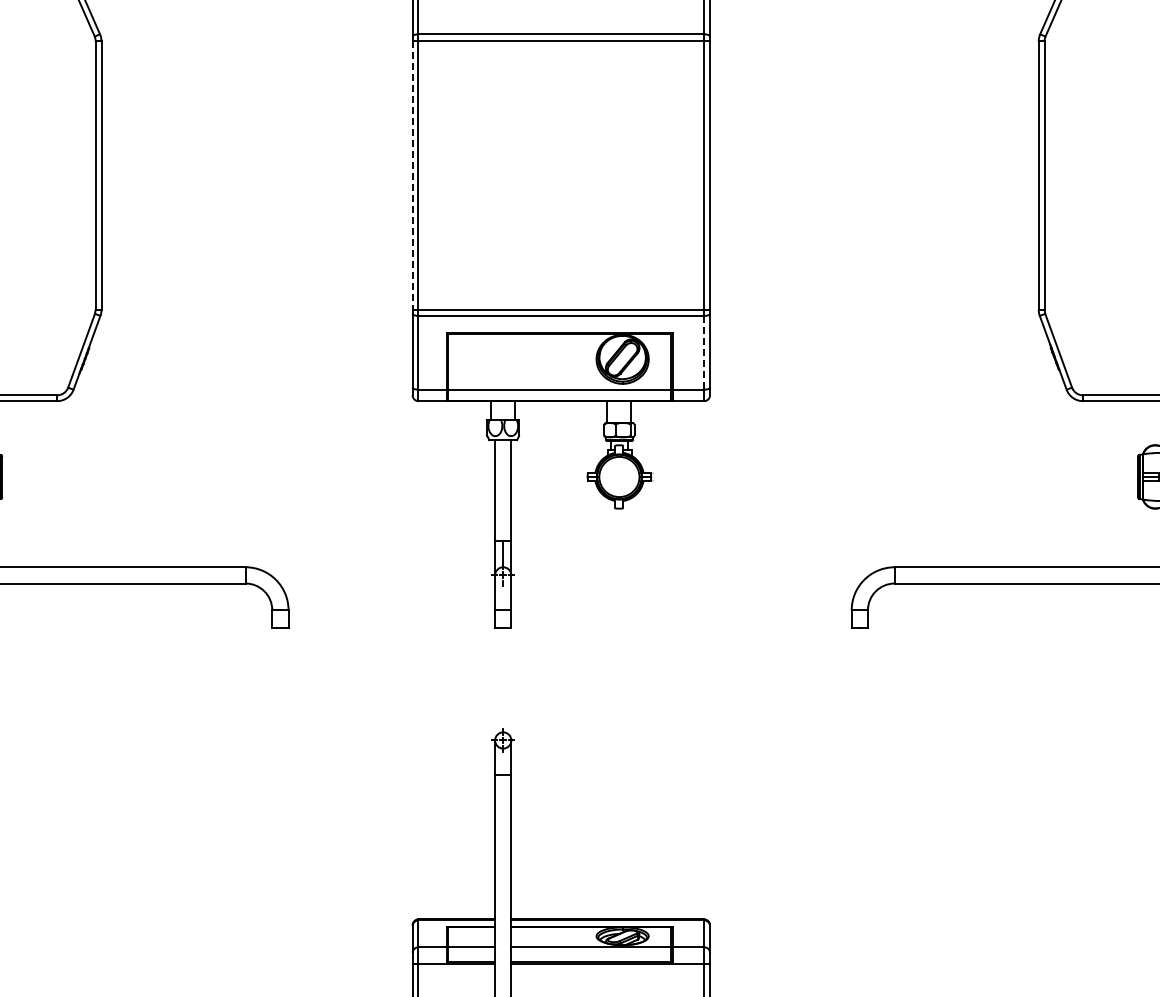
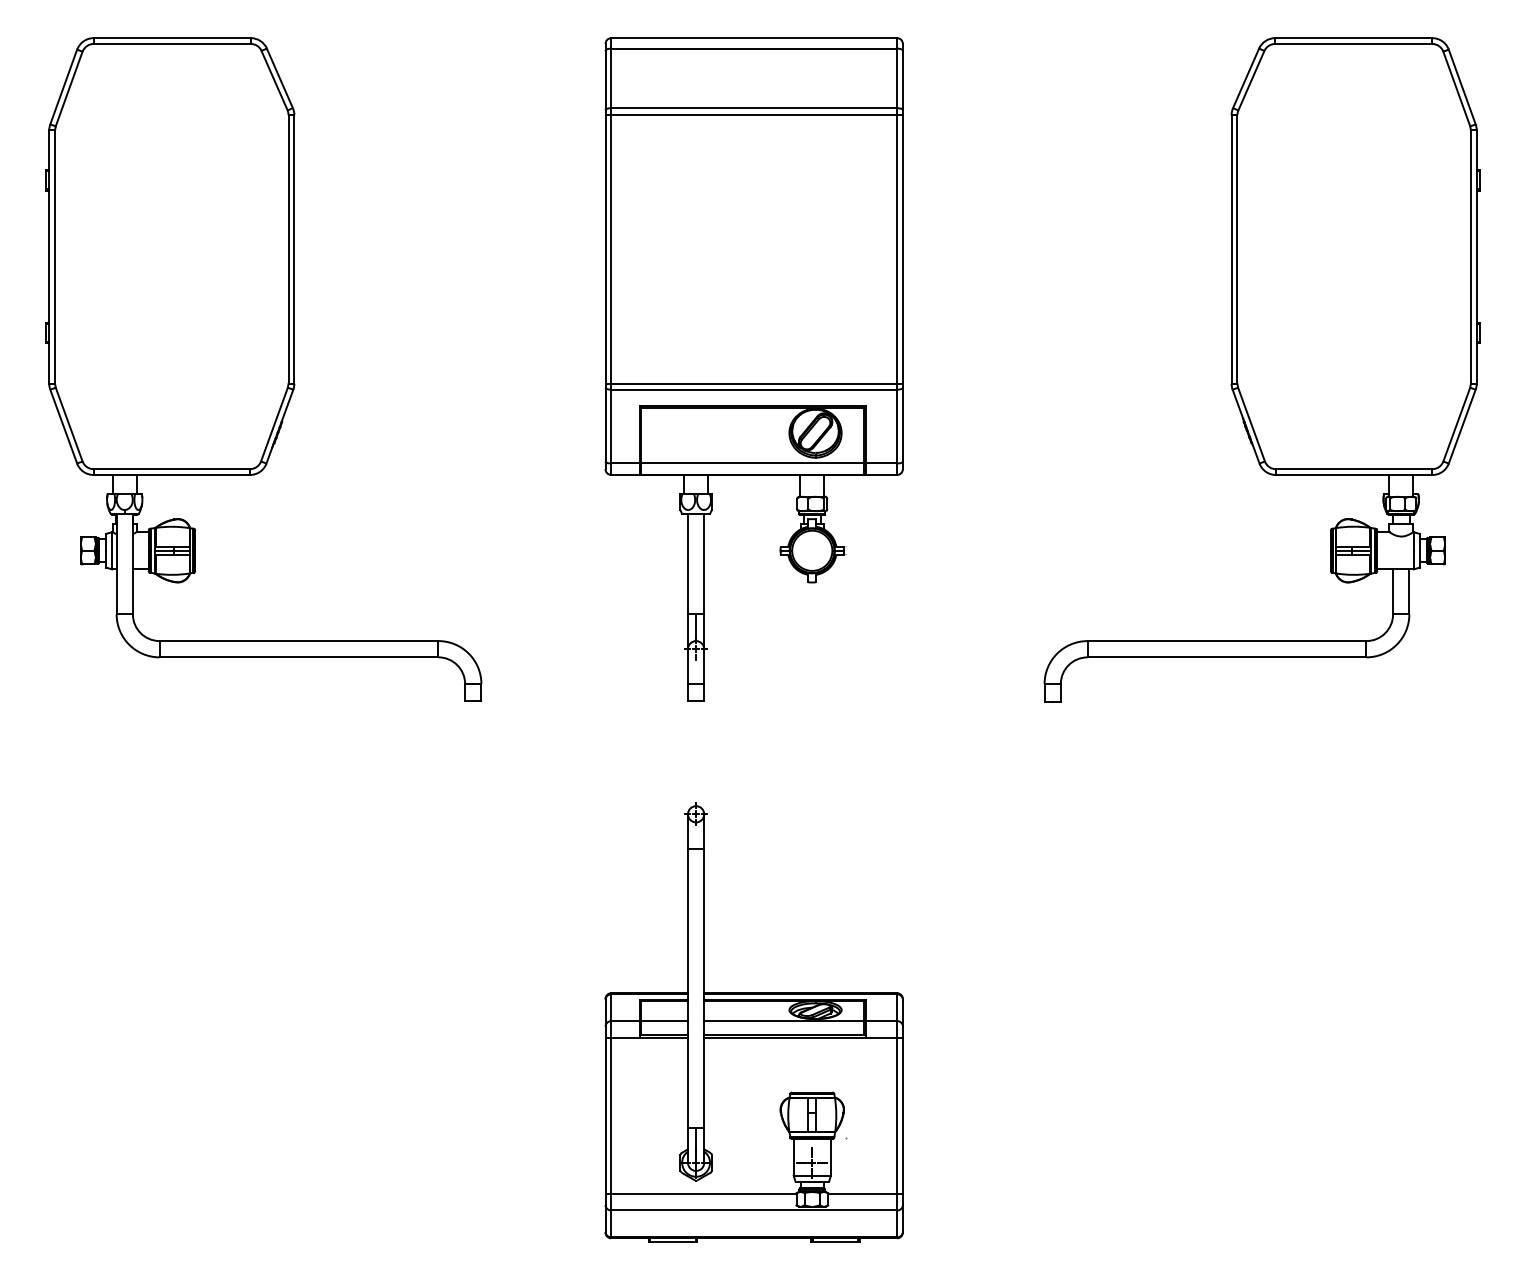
line: (412, 175) -> (605, 249), dashed -> solid
line: (704, 352) -> (897, 426), dashed -> solid

